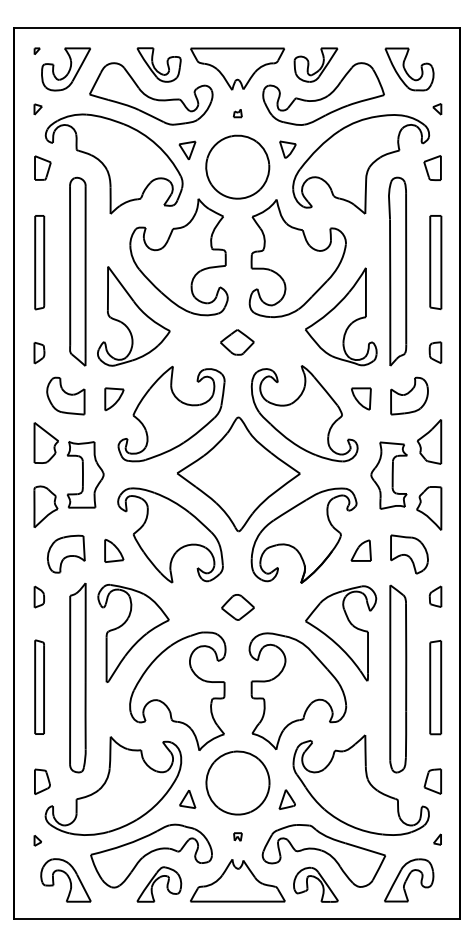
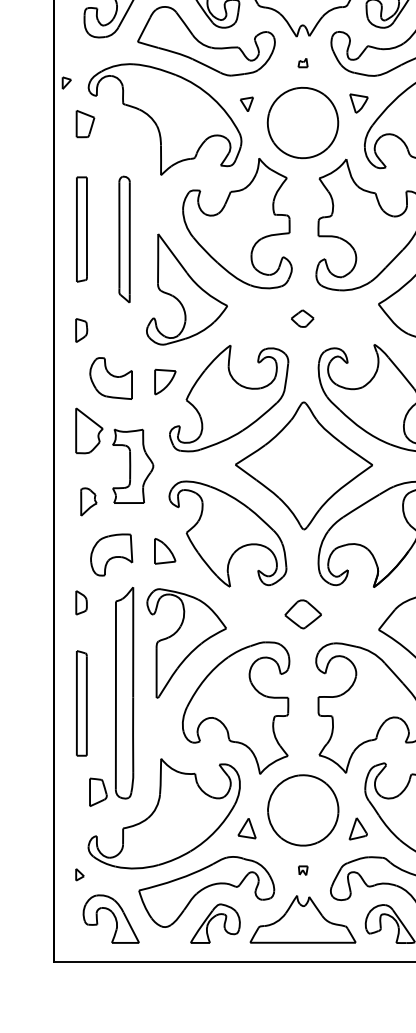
part: (37, 109) -> (66, 83), moved
part: (187, 150) -> (246, 104), size x0.7
part: (77, 271) -> (124, 239), size x0.6
part: (237, 342) -> (302, 318), size x0.6
part: (45, 506) -> (88, 501), size x0.6
part: (42, 781) -> (98, 791), moved

